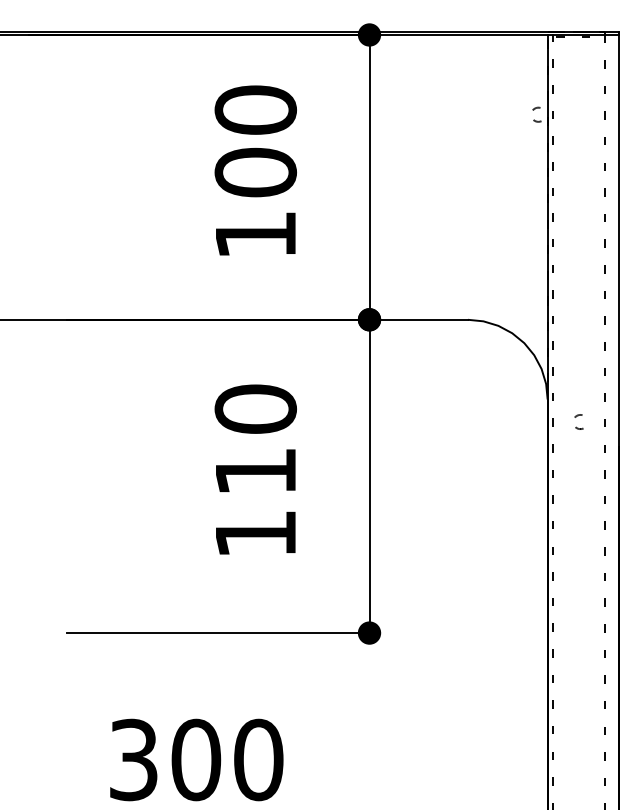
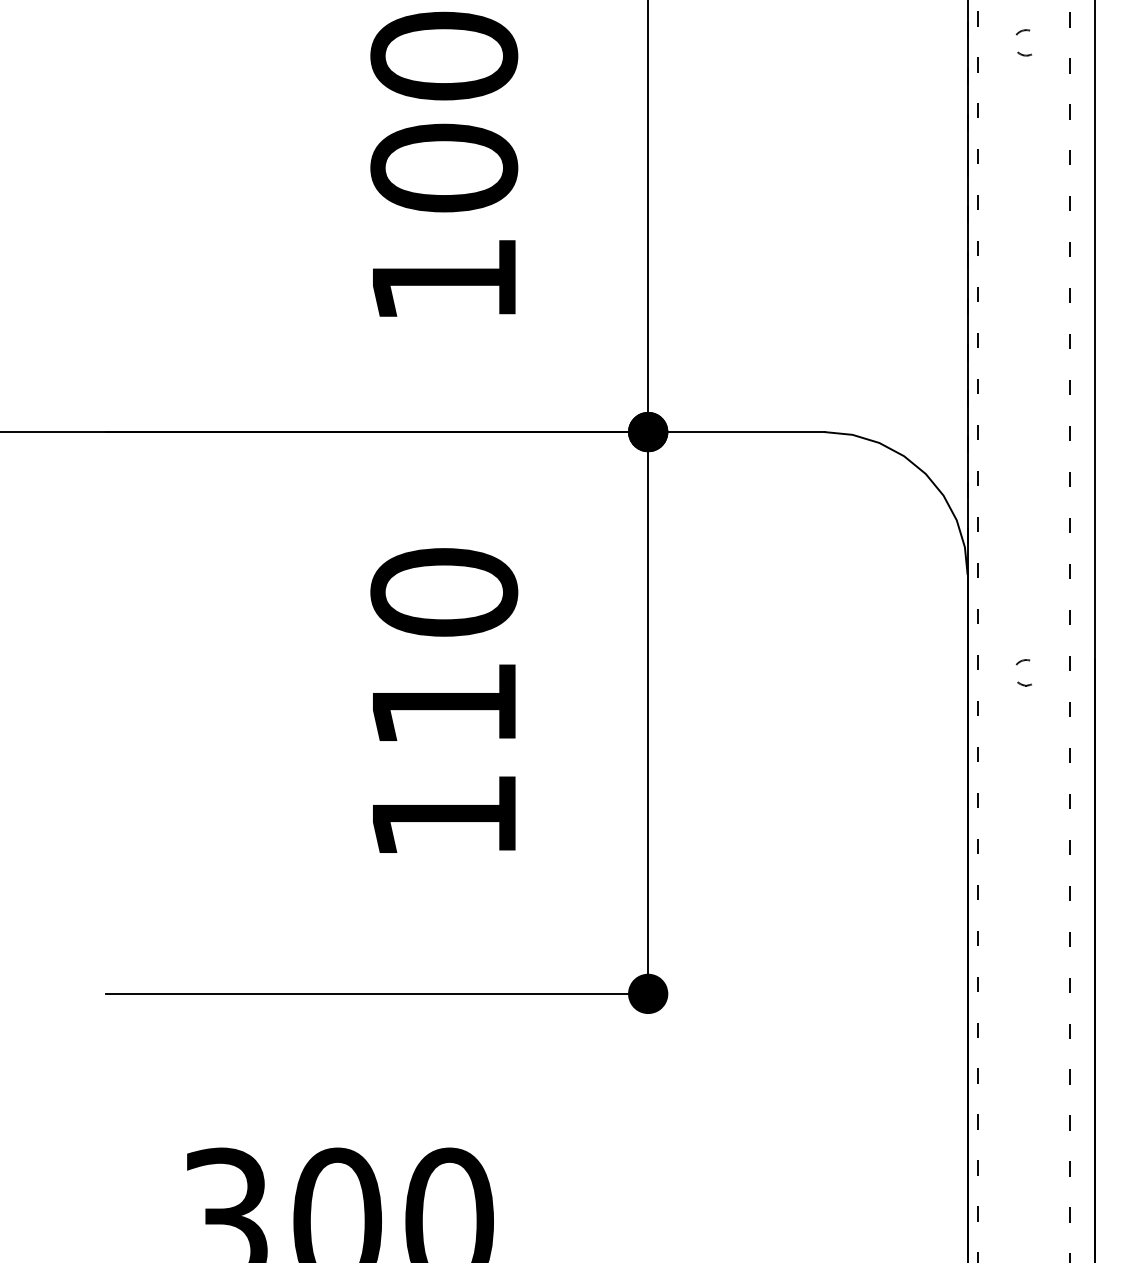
part: (536, 114) -> (1022, 42), moved
part: (578, 421) -> (1022, 671), moved

